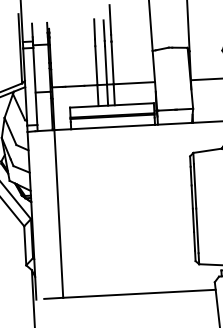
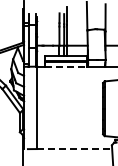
line: (113, 126) -> (66, 66), solid -> dashed
line: (141, 294) -> (75, 149), solid -> dashed

